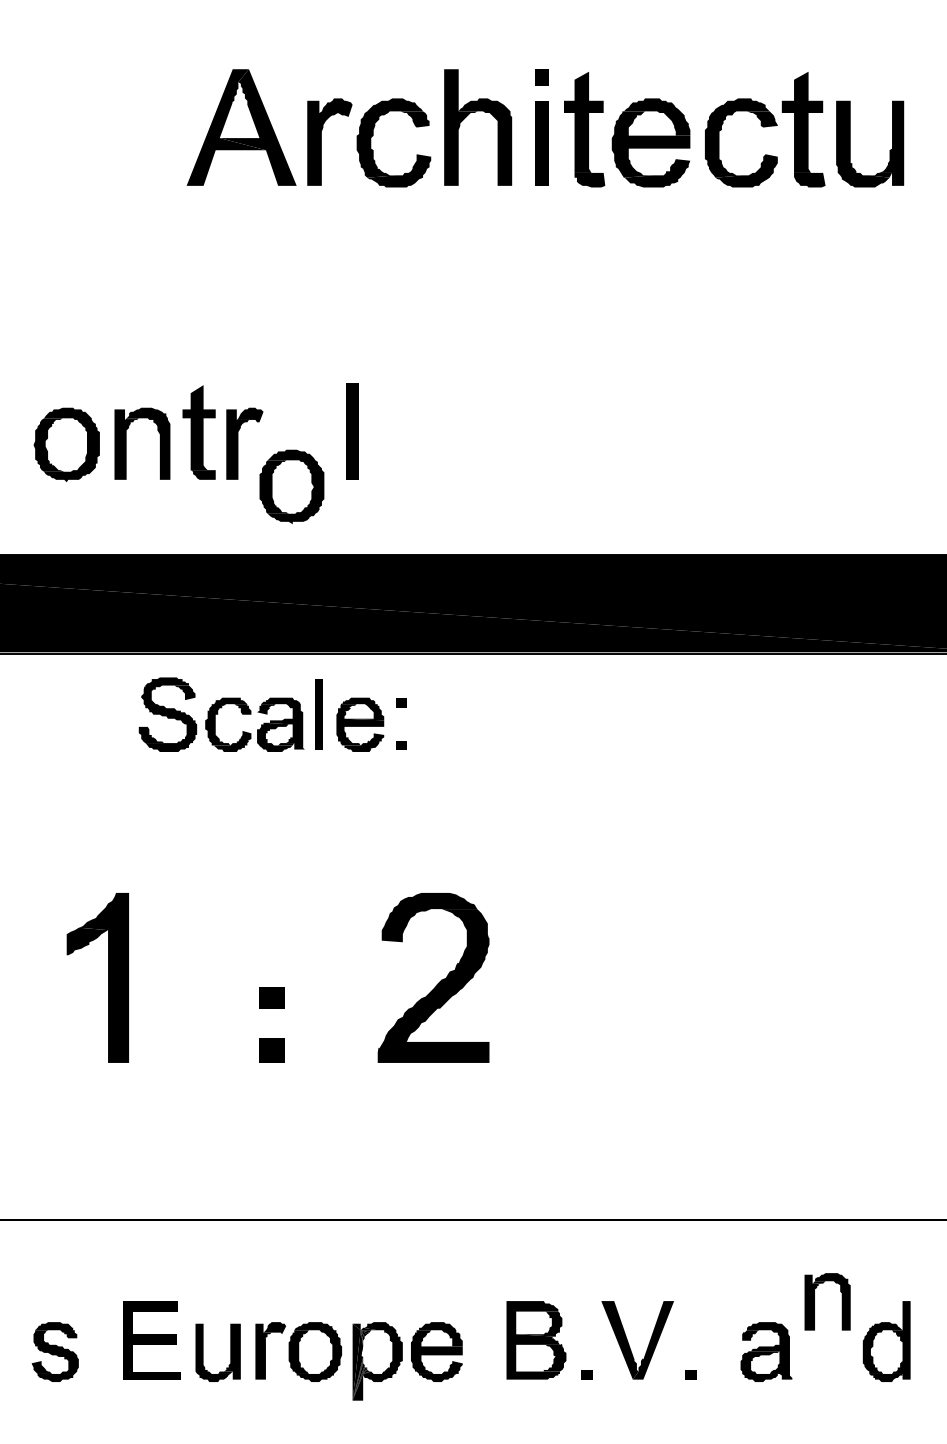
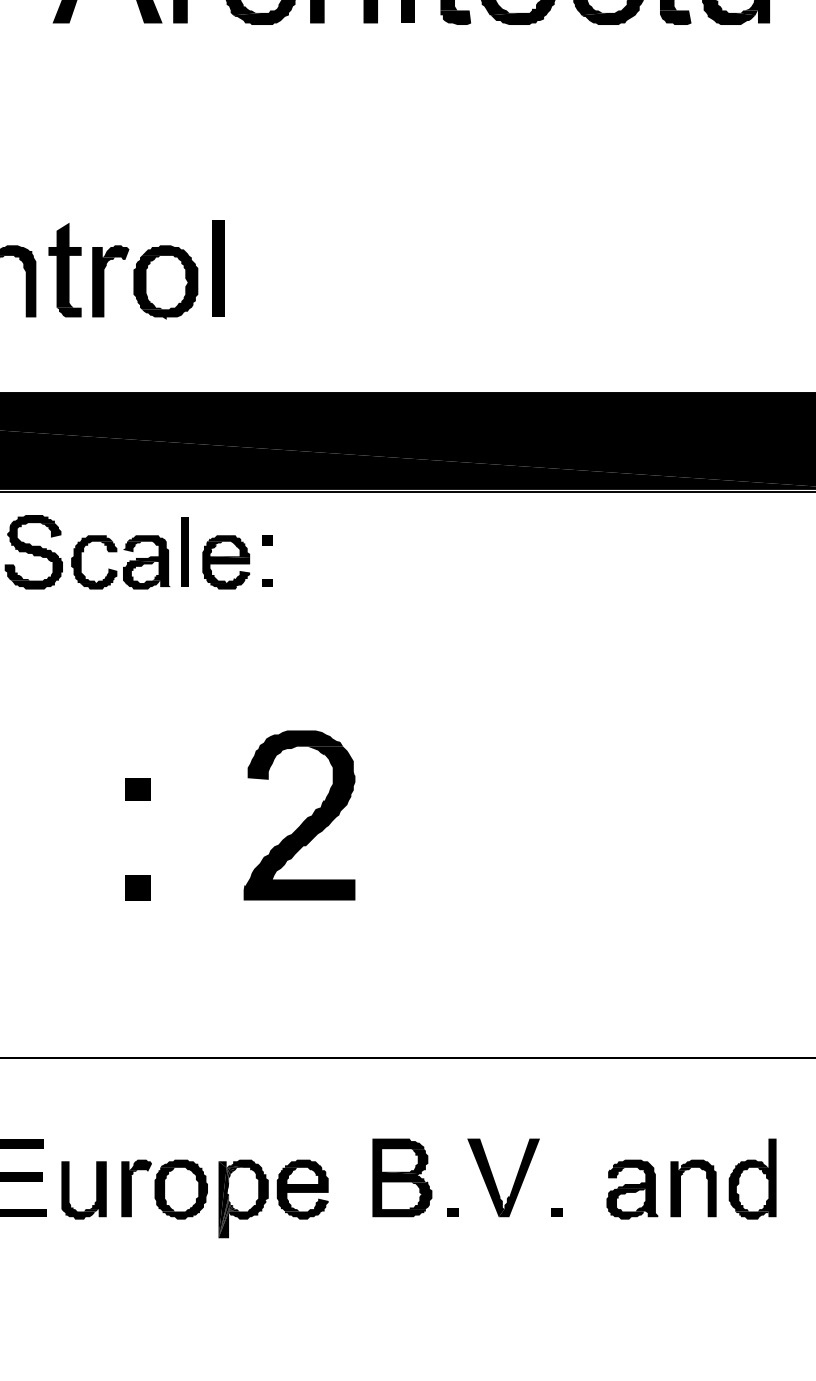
part: (291, 486) -> (165, 282), moved
part: (271, 997) -> (137, 789), moved
part: (814, 1301) -> (680, 1188), moved

